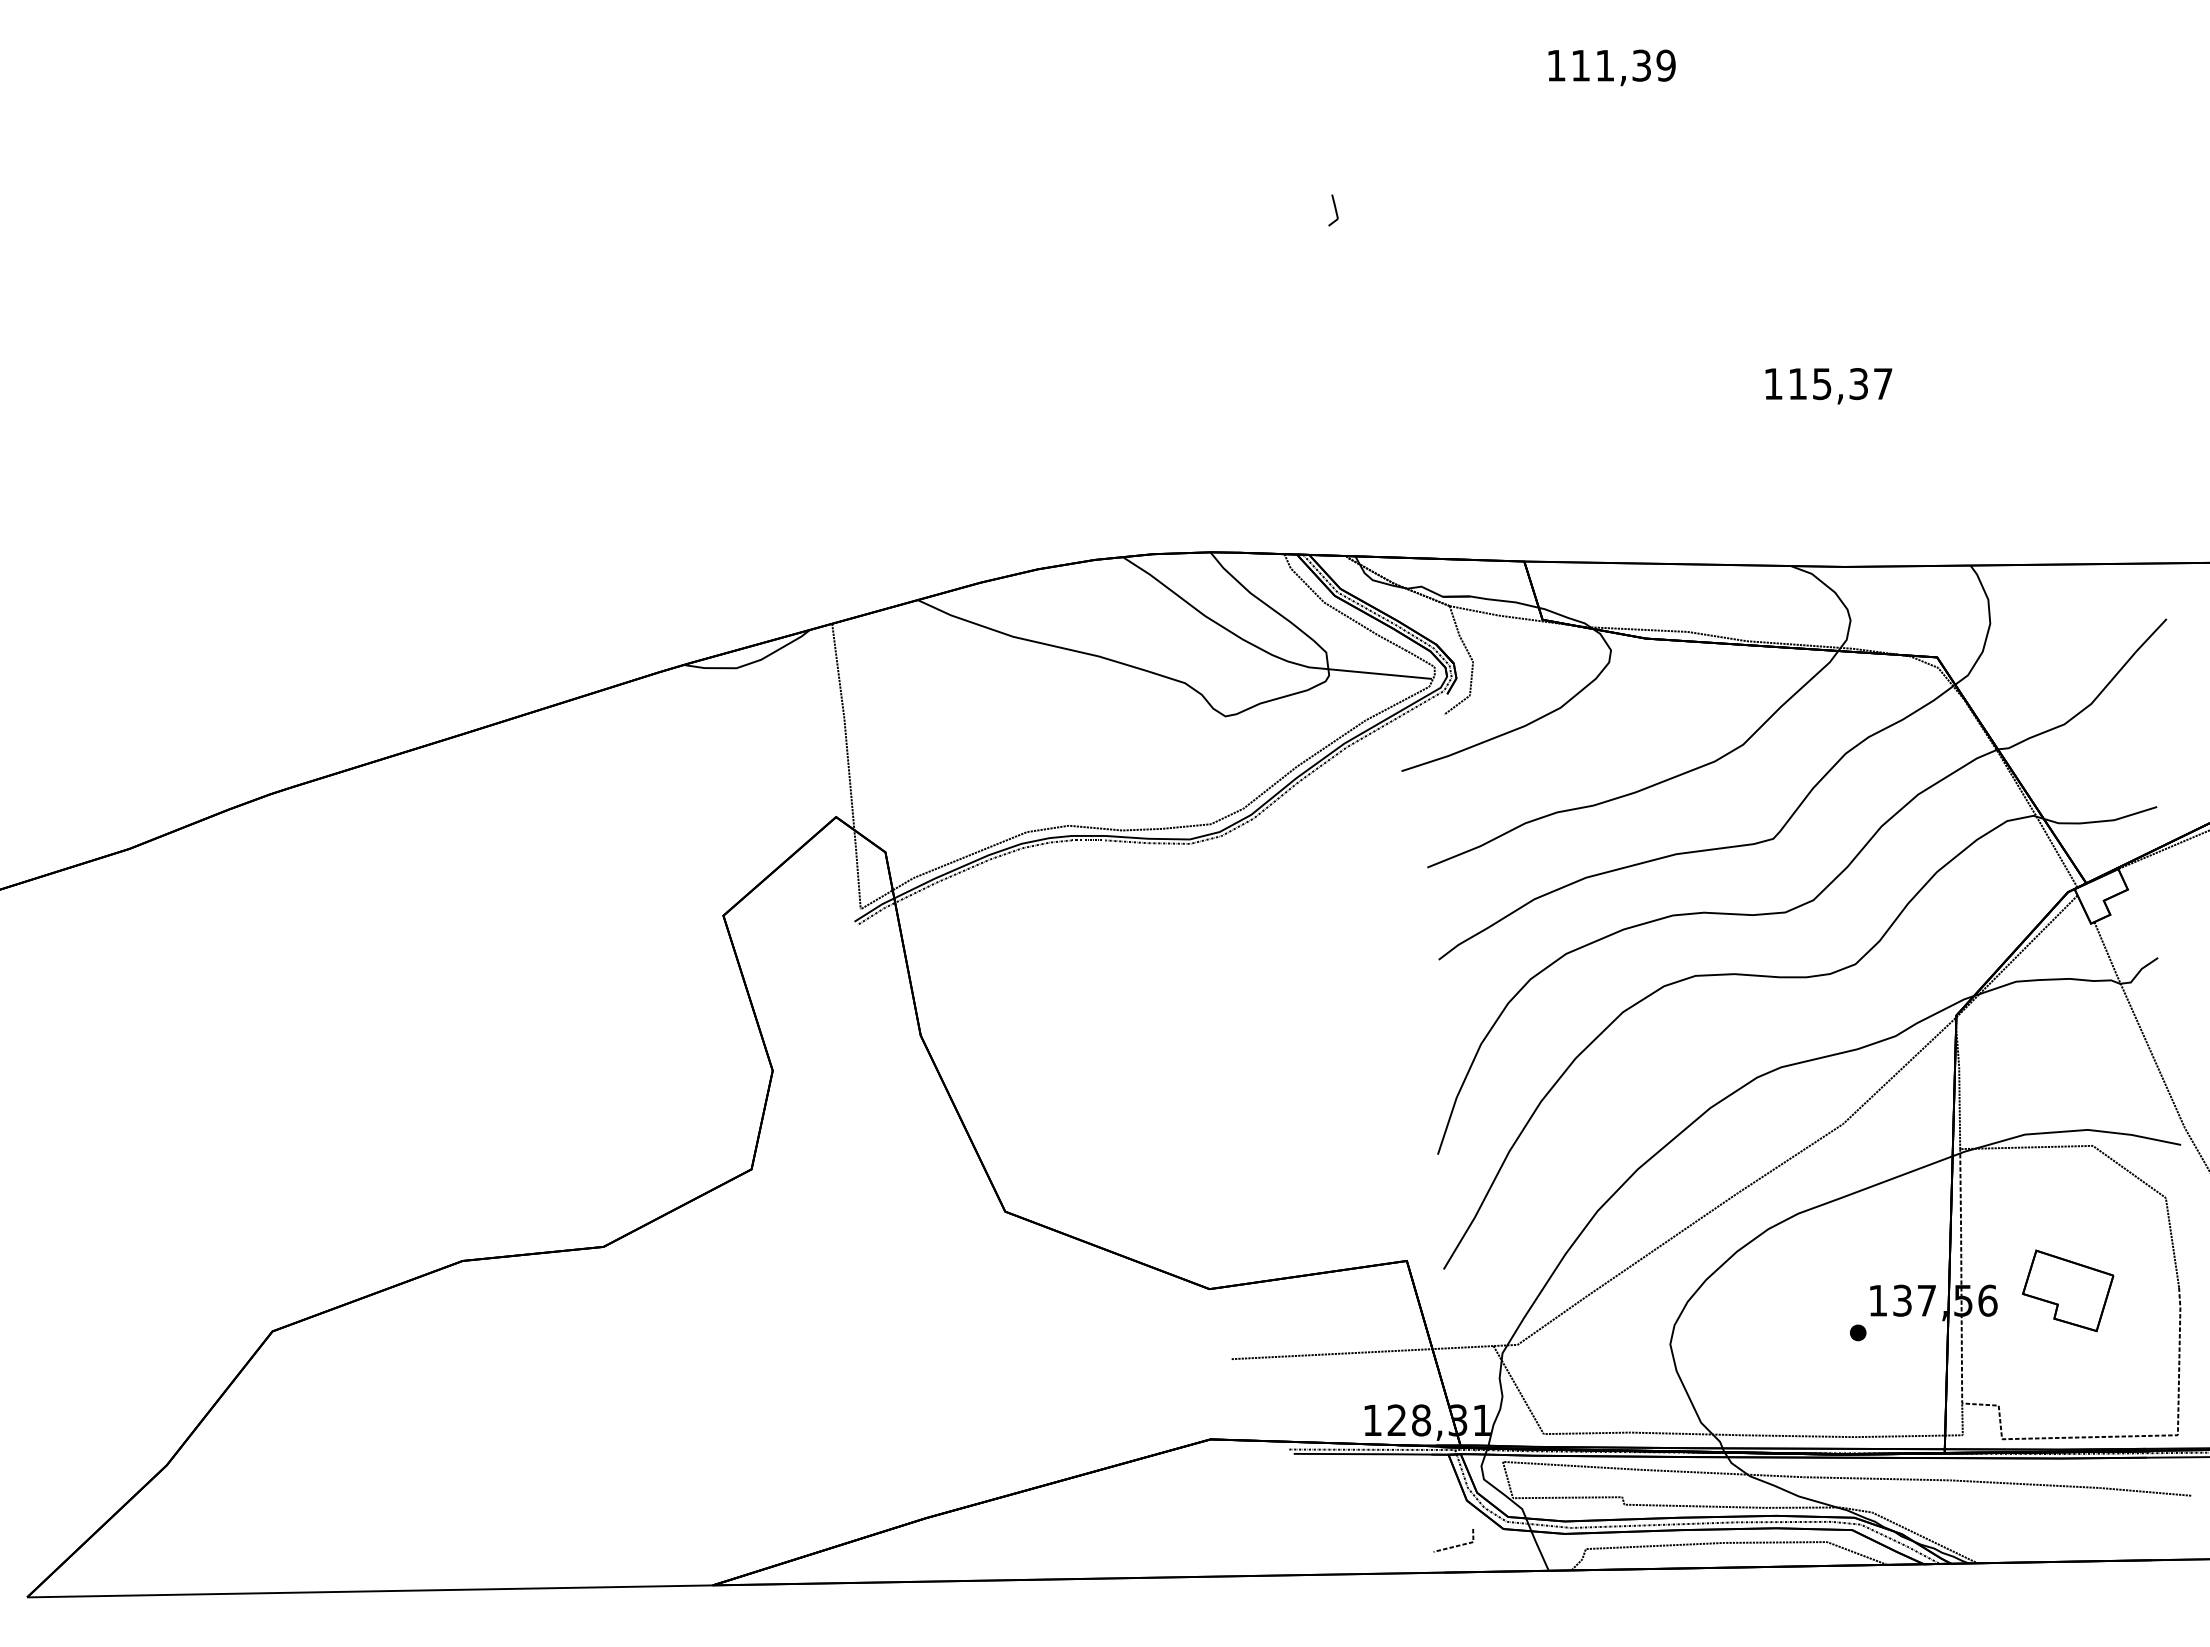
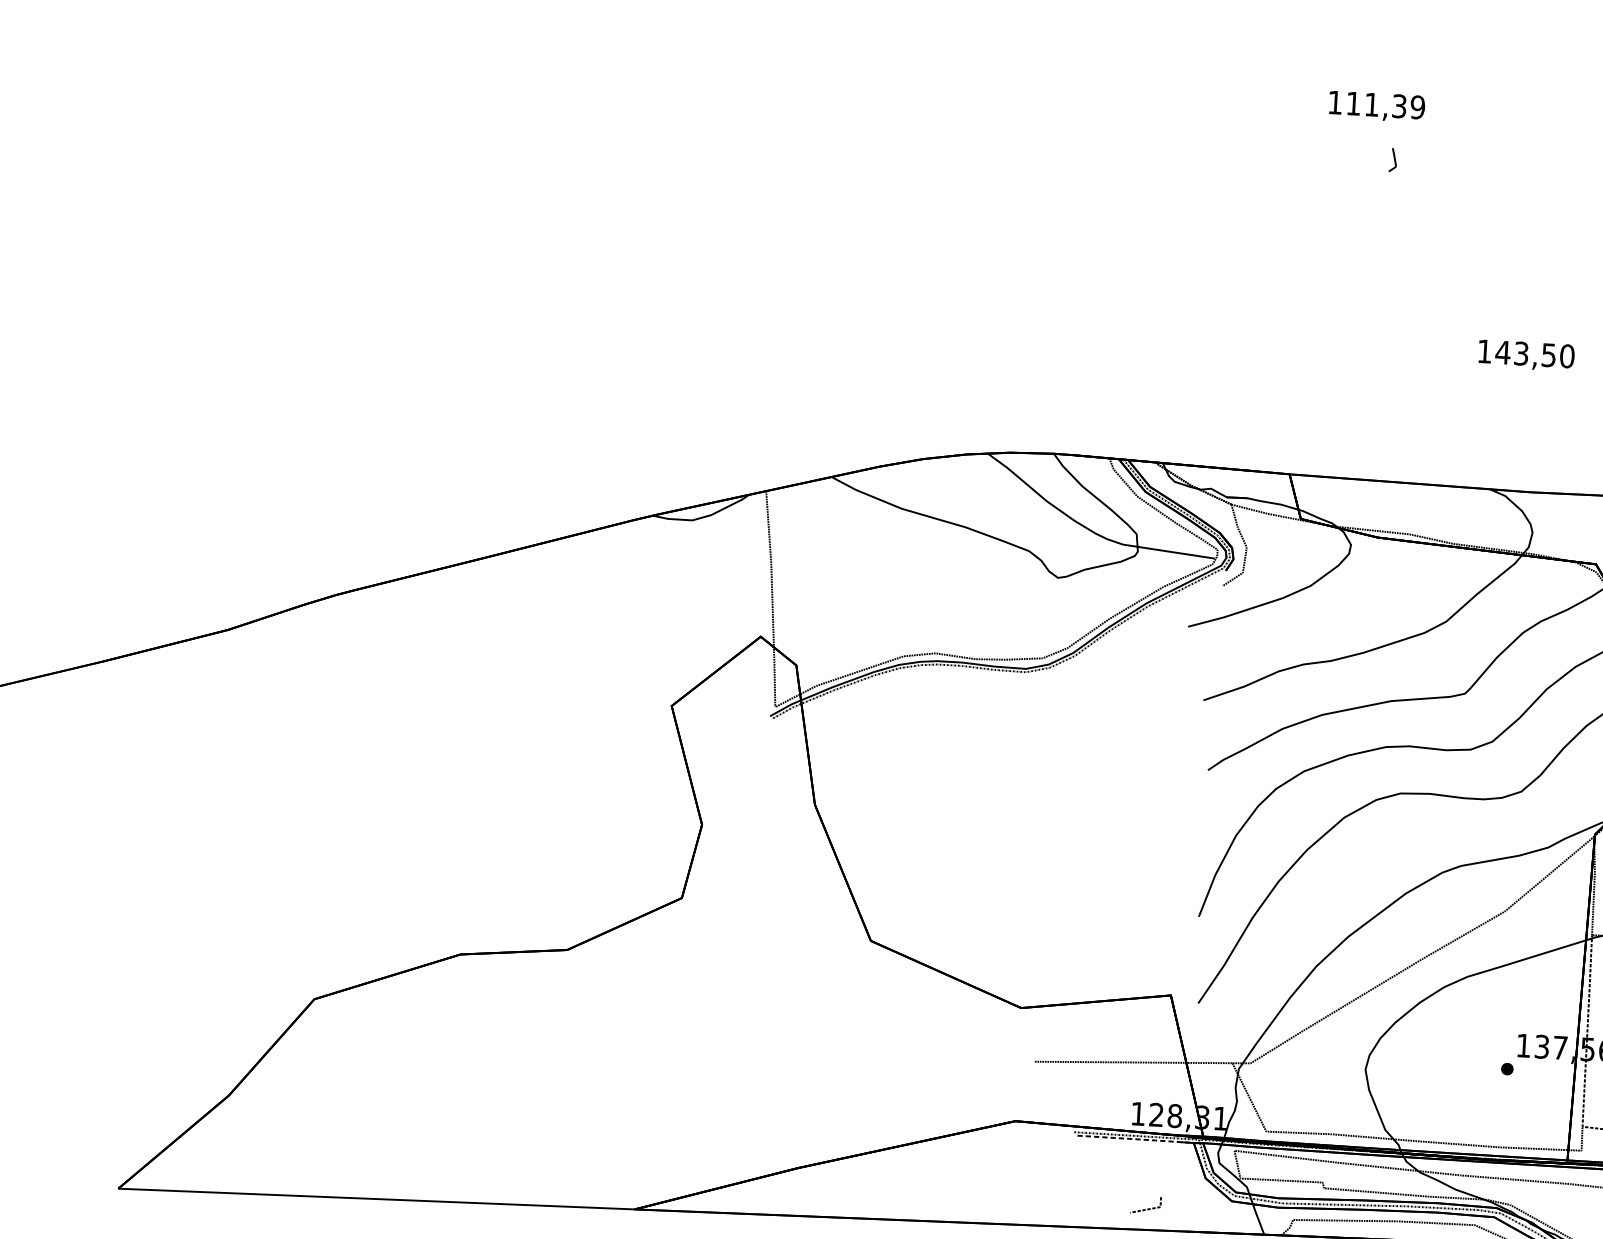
part: (1333, 210) -> (1393, 160), moved
text: (1839, 384) -> (1534, 354), 115,37 -> 143,50
line: (1371, 1454) -> (1135, 1139), solid -> dashed
line: (1456, 1545) -> (1147, 1208), moved

